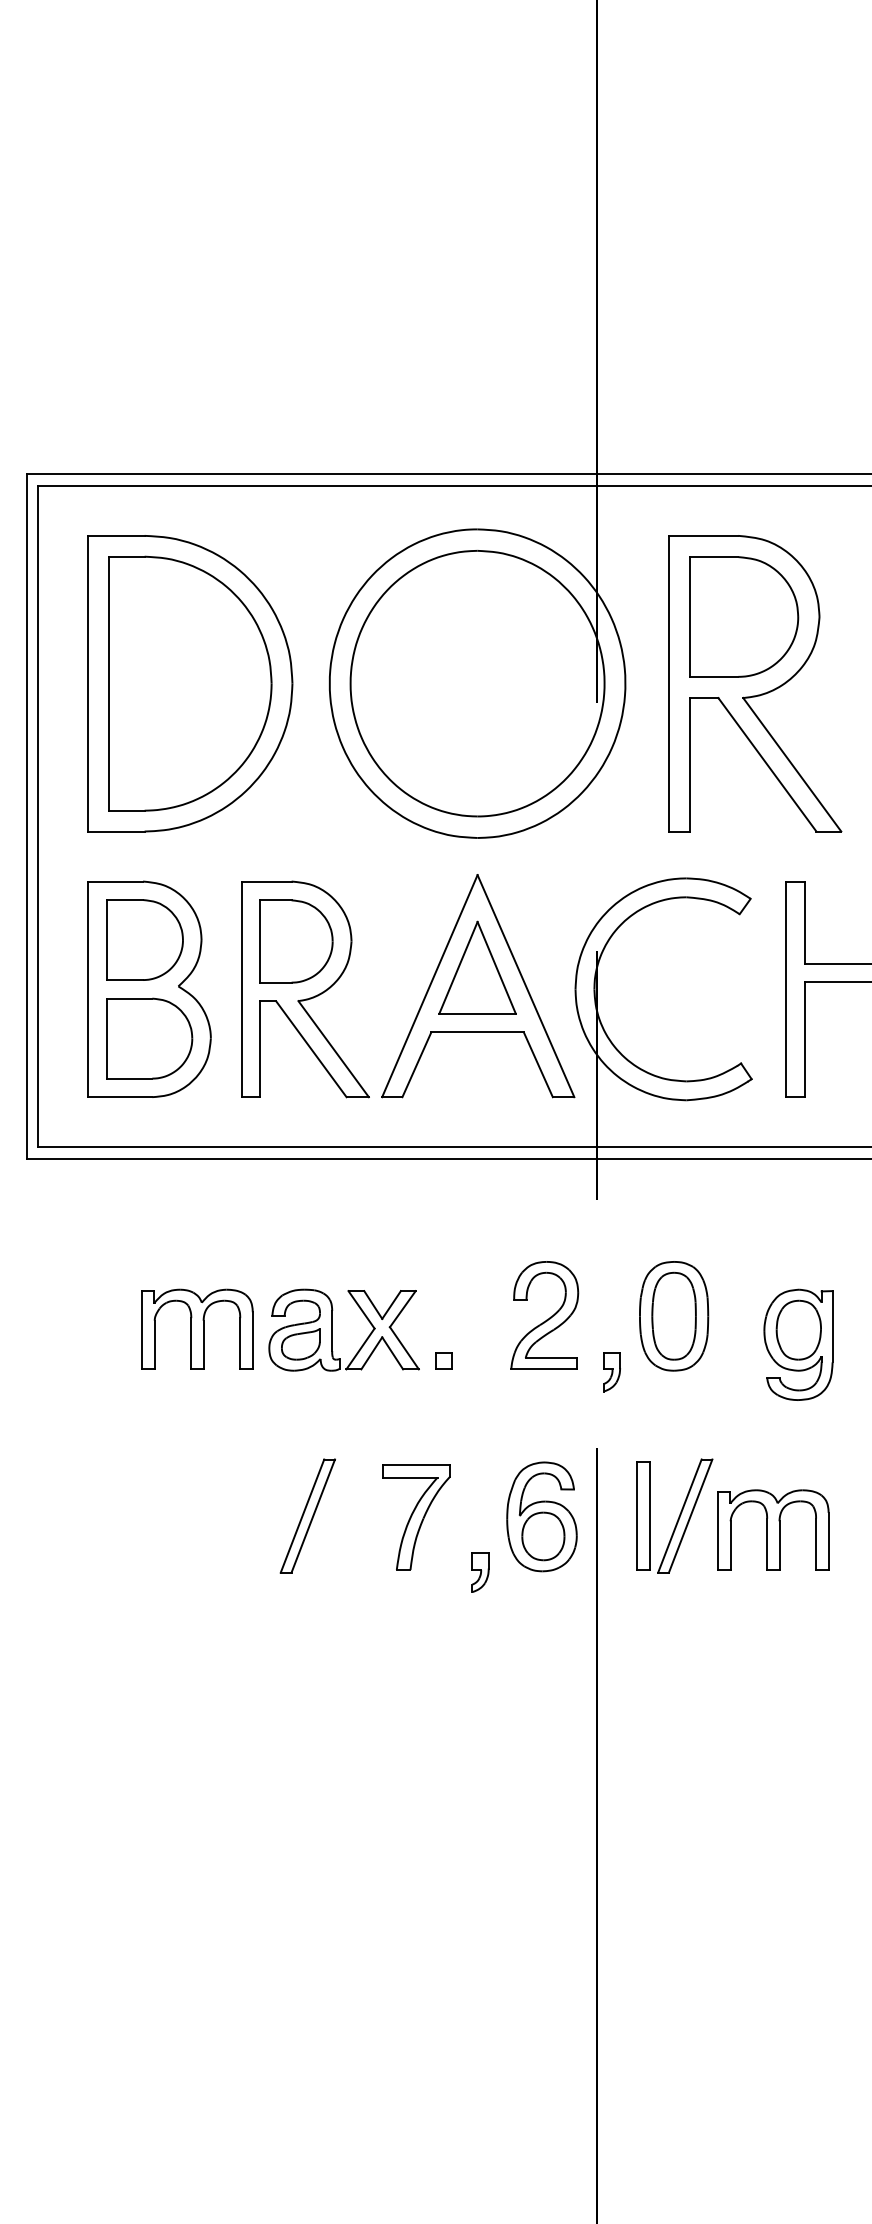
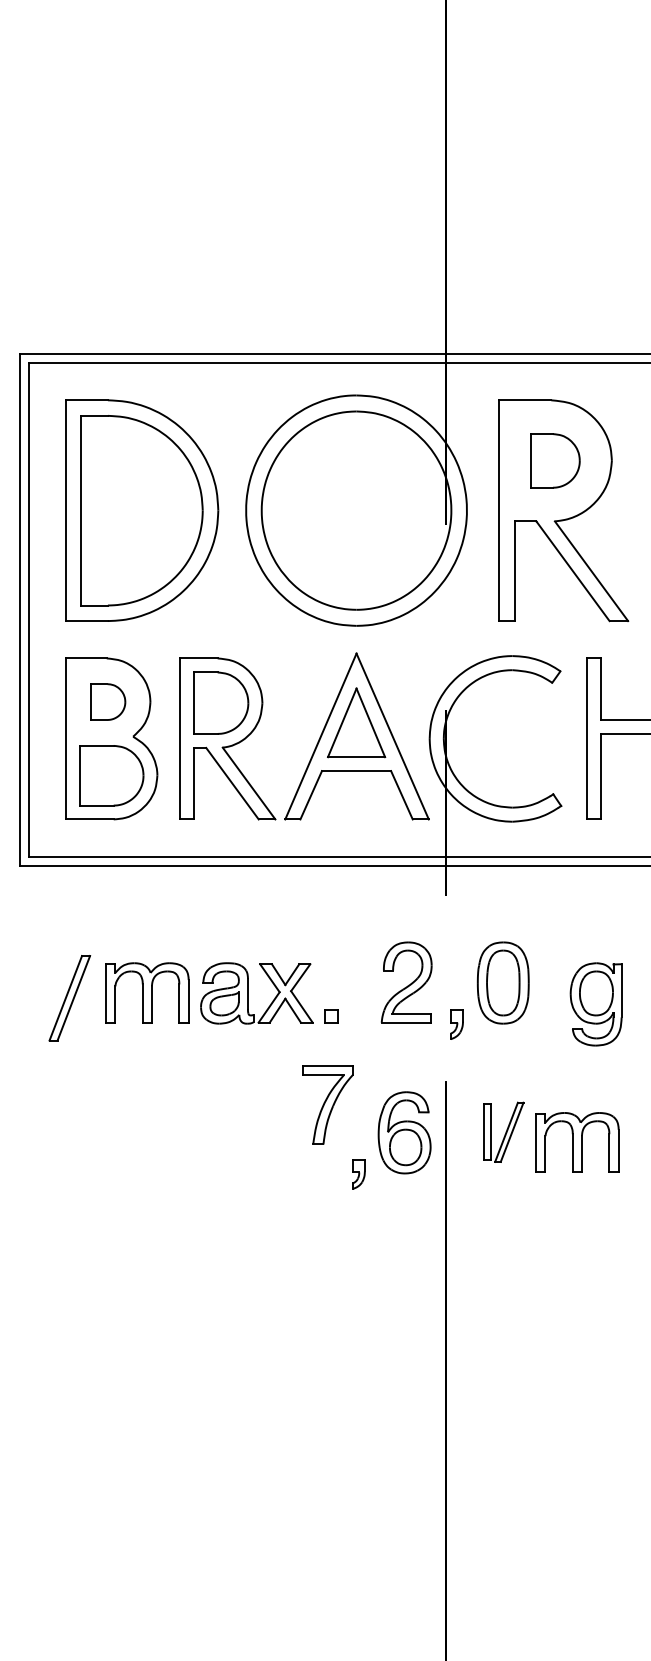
part: (744, 616) -> (555, 460), size x0.6
part: (145, 939) -> (108, 701), size x0.6
part: (307, 1516) -> (69, 998), moved
part: (415, 1516) -> (327, 1104), moved
part: (674, 1516) -> (503, 1132), size x0.7

